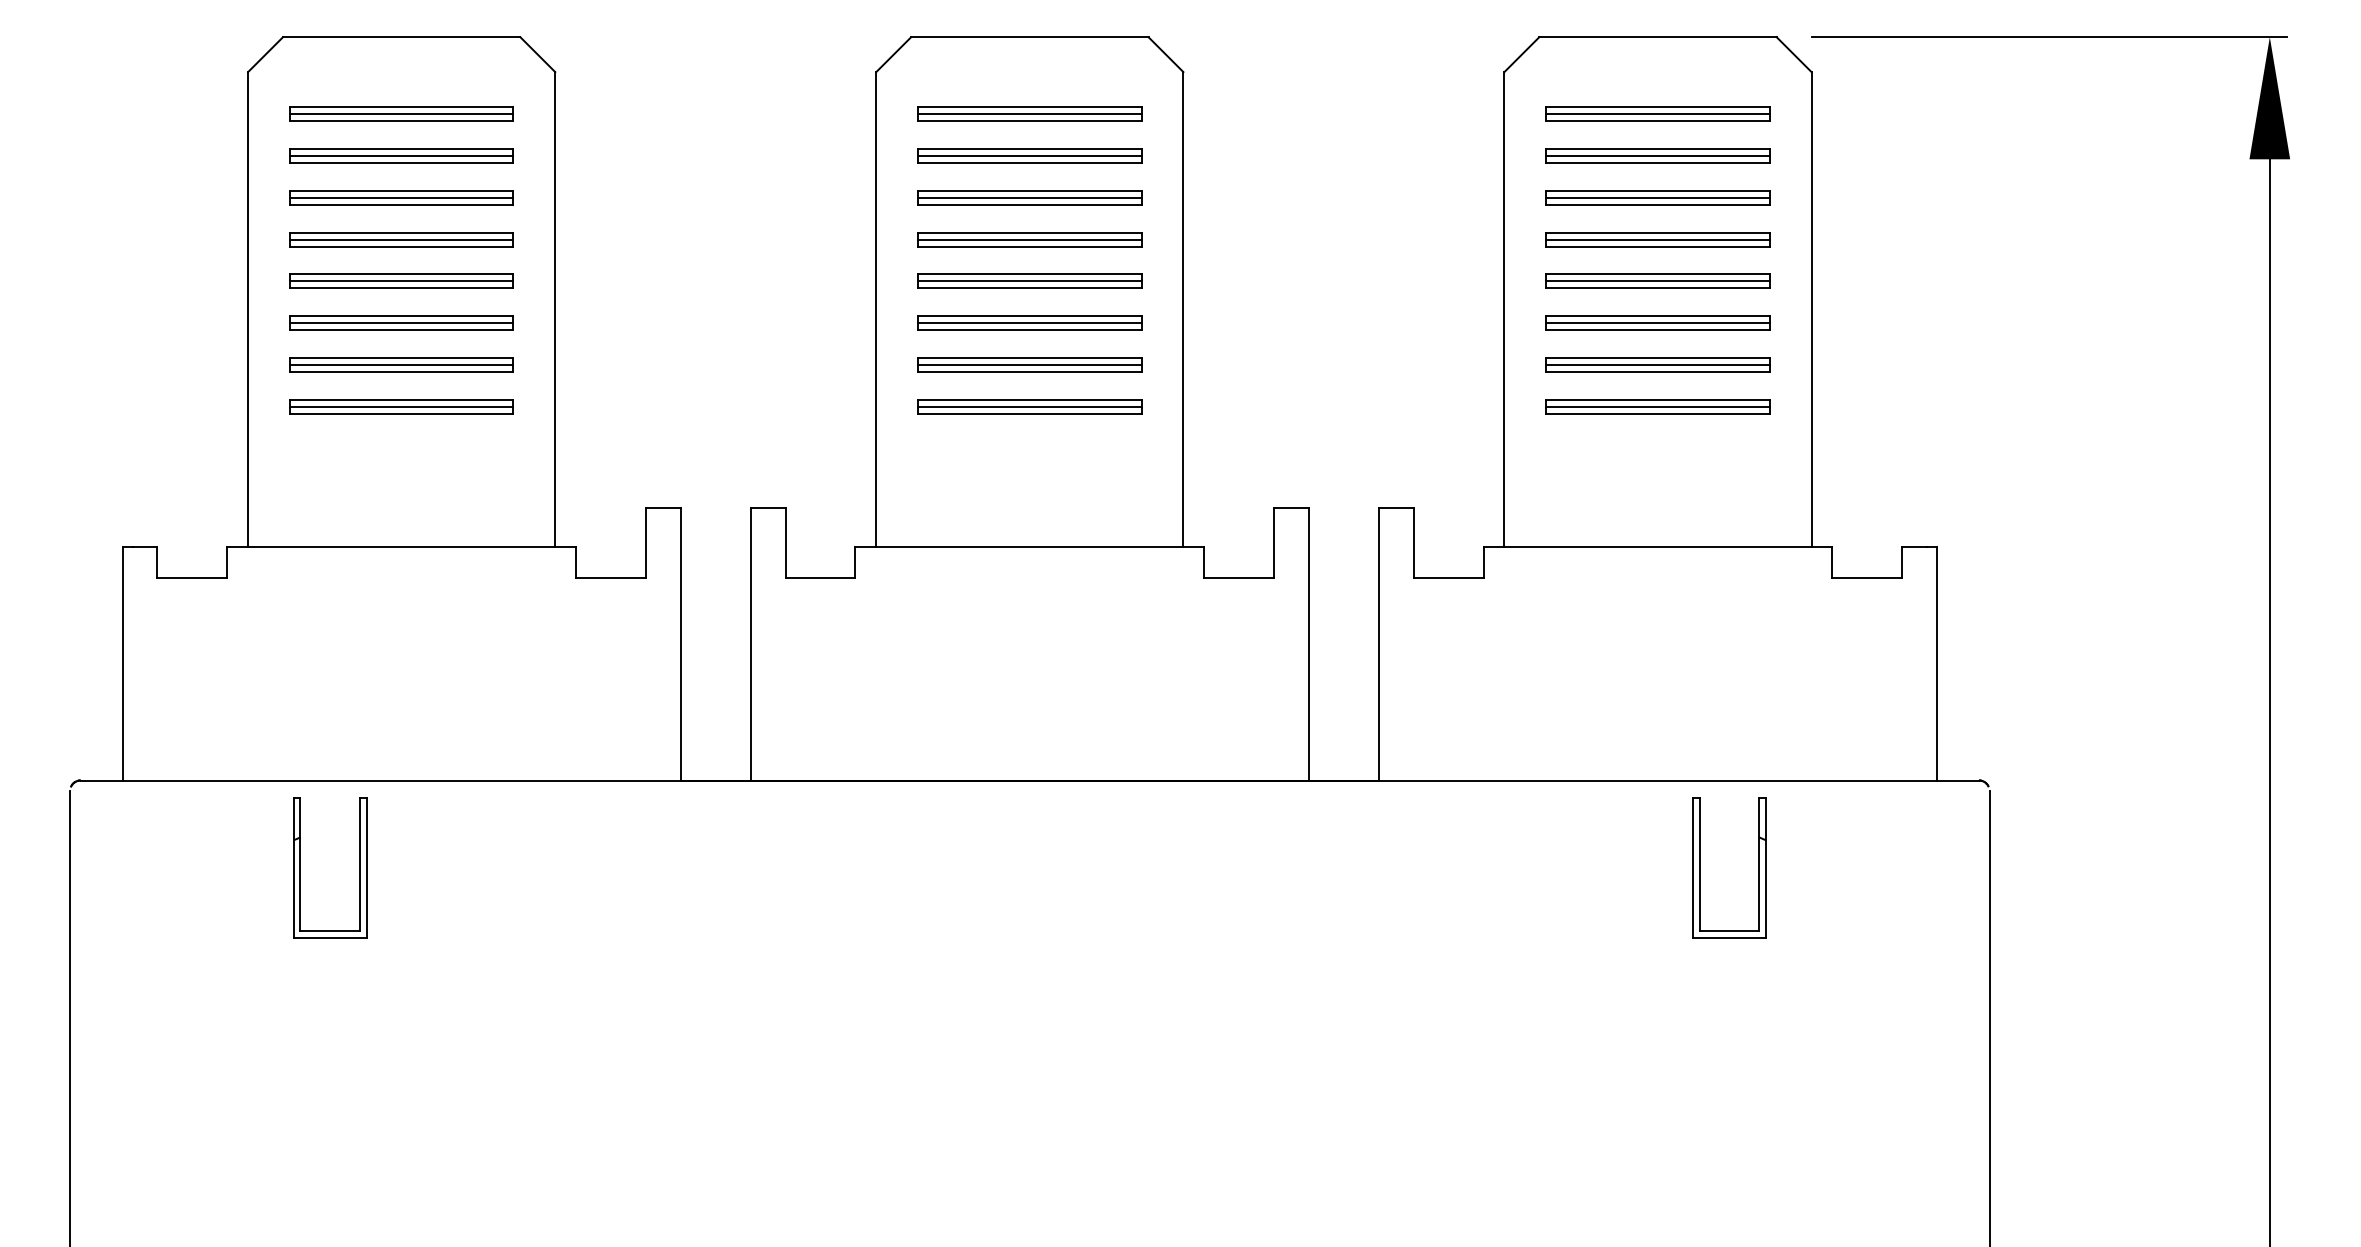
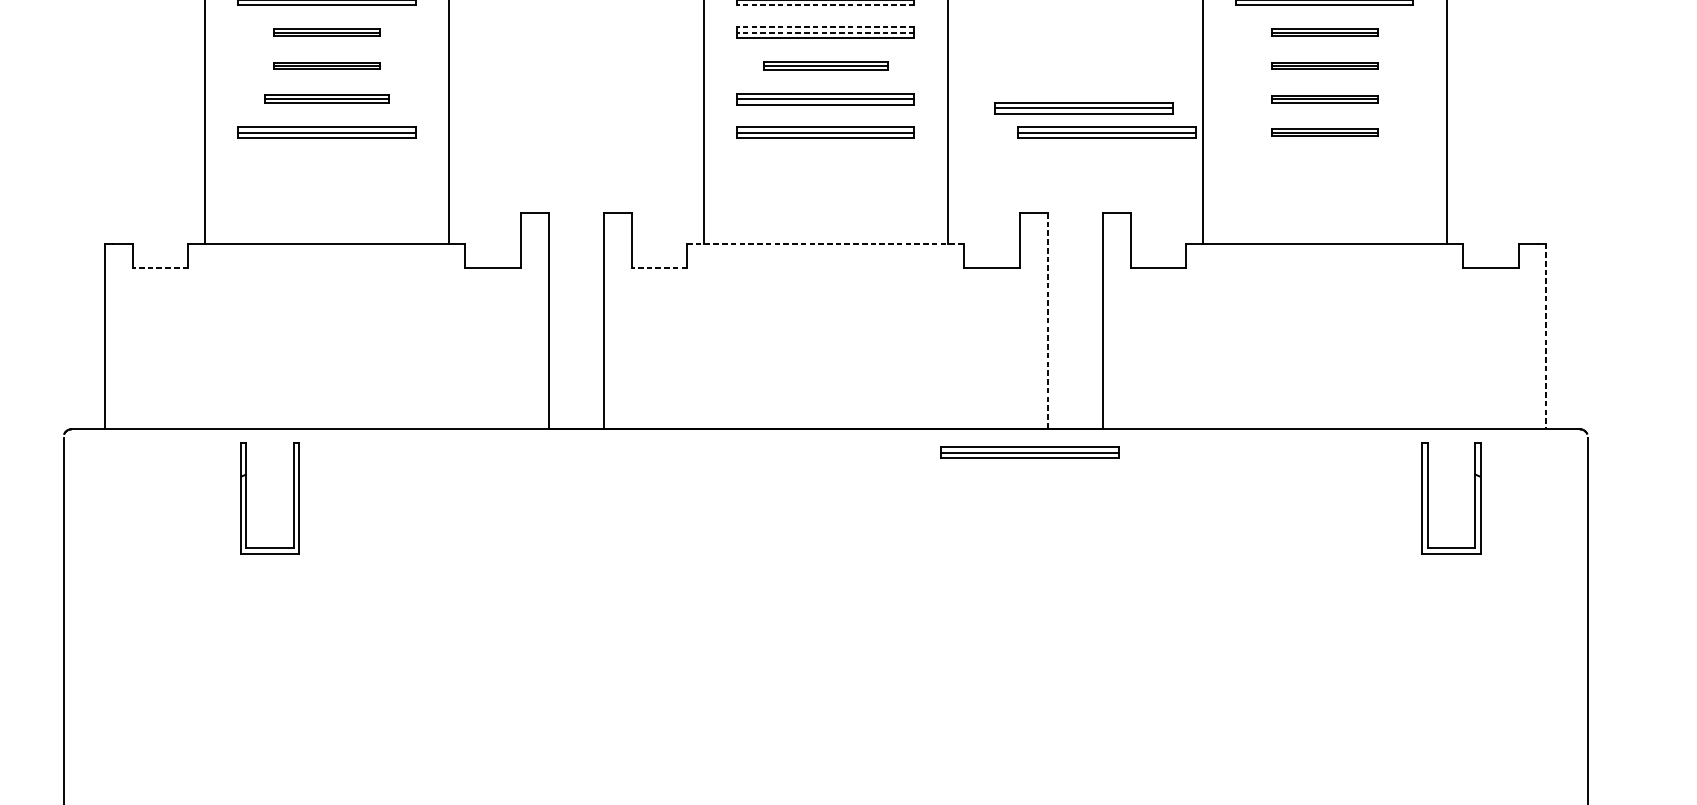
line: (1029, 246) -> (825, 5), solid -> dashed
line: (1029, 274) -> (825, 27), solid -> dashed
part: (401, 280) -> (326, 32), size x0.6
part: (1657, 280) -> (1324, 32), size x0.6
line: (1029, 281) -> (825, 32), solid -> dashed
part: (401, 322) -> (326, 65), size x0.6
part: (1029, 322) -> (825, 65), size x0.7
part: (1657, 322) -> (1324, 65), size x0.6
part: (401, 364) -> (326, 98), size x0.7
part: (1657, 364) -> (1324, 98), size x0.6
part: (1354, 375) -> (1083, 107), added
part: (1383, 406) -> (1106, 132), added
part: (1657, 406) -> (1324, 132), size x0.6
line: (1030, 546) -> (826, 243), solid -> dashed
line: (192, 578) -> (160, 268), solid -> dashed
line: (820, 578) -> (659, 268), solid -> dashed
line: (1309, 644) -> (1047, 321), solid -> dashed
line: (1937, 663) -> (1546, 336), solid -> dashed
part: (1286, 809) -> (1029, 452), added
part: (1700, 867) -> (1428, 498), moved

